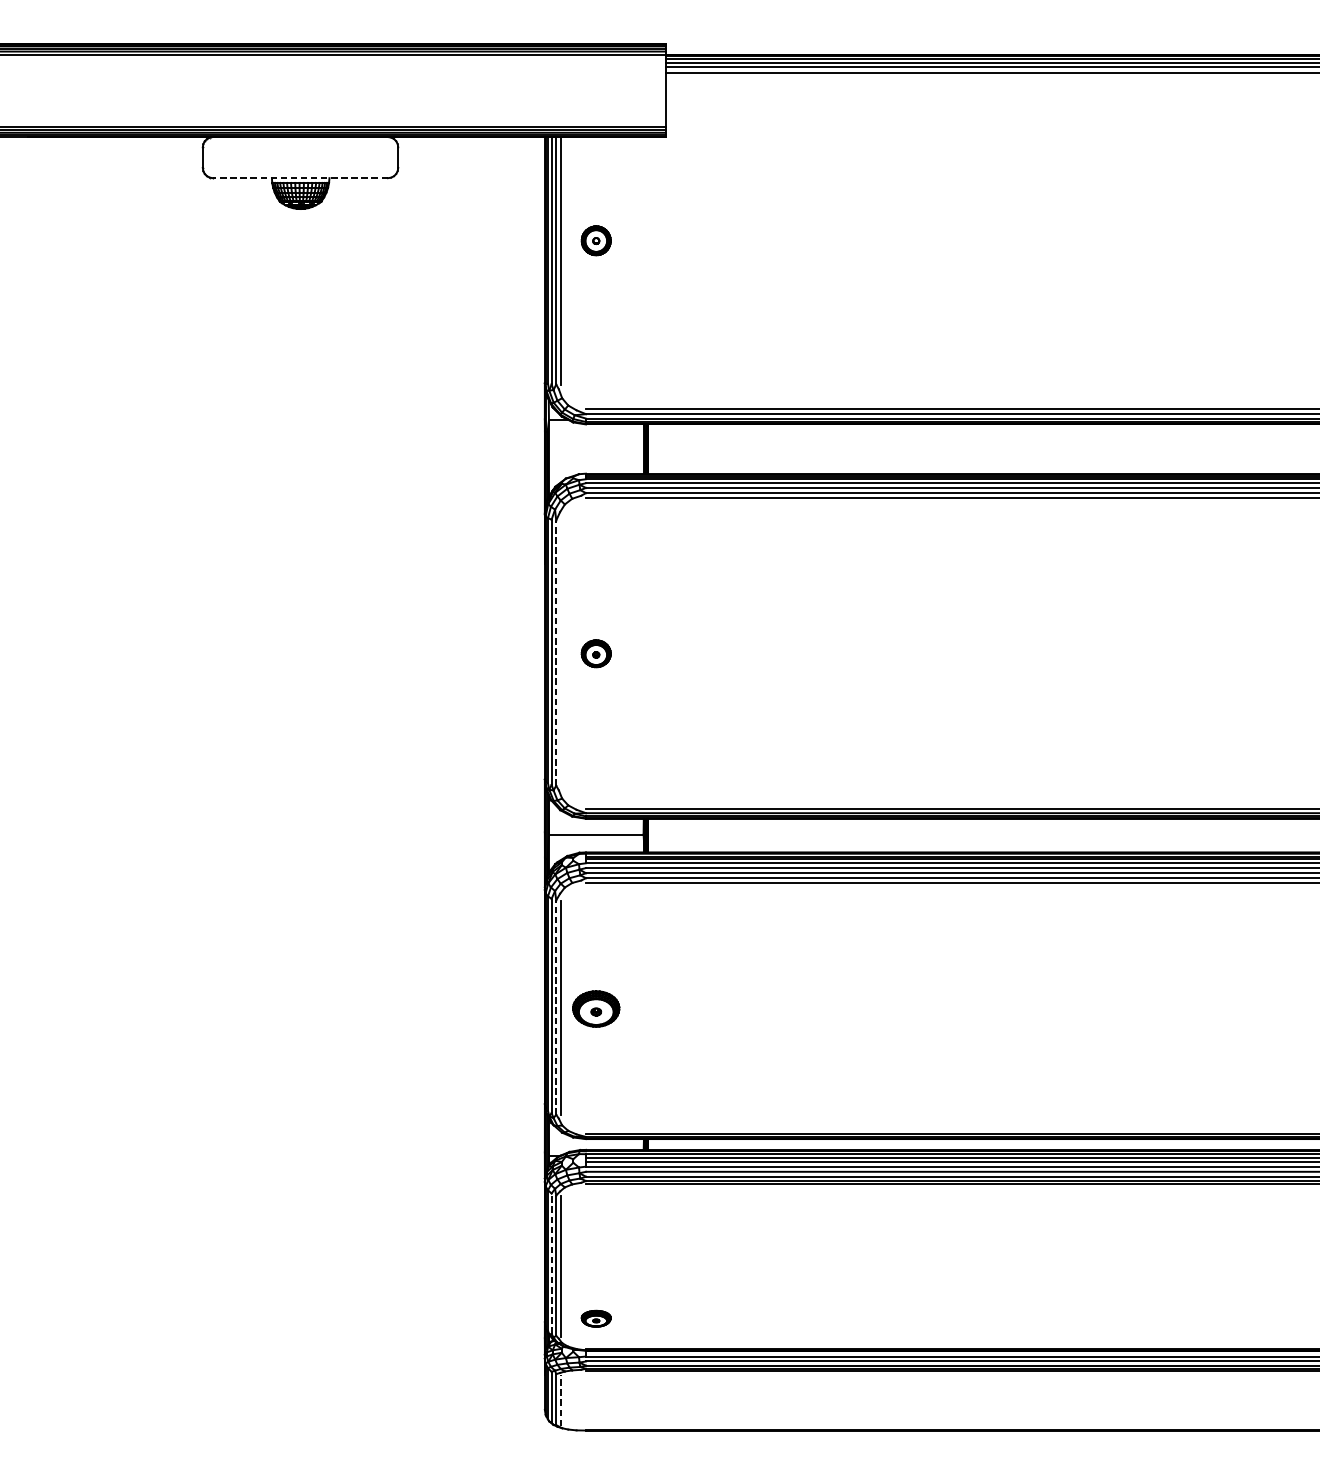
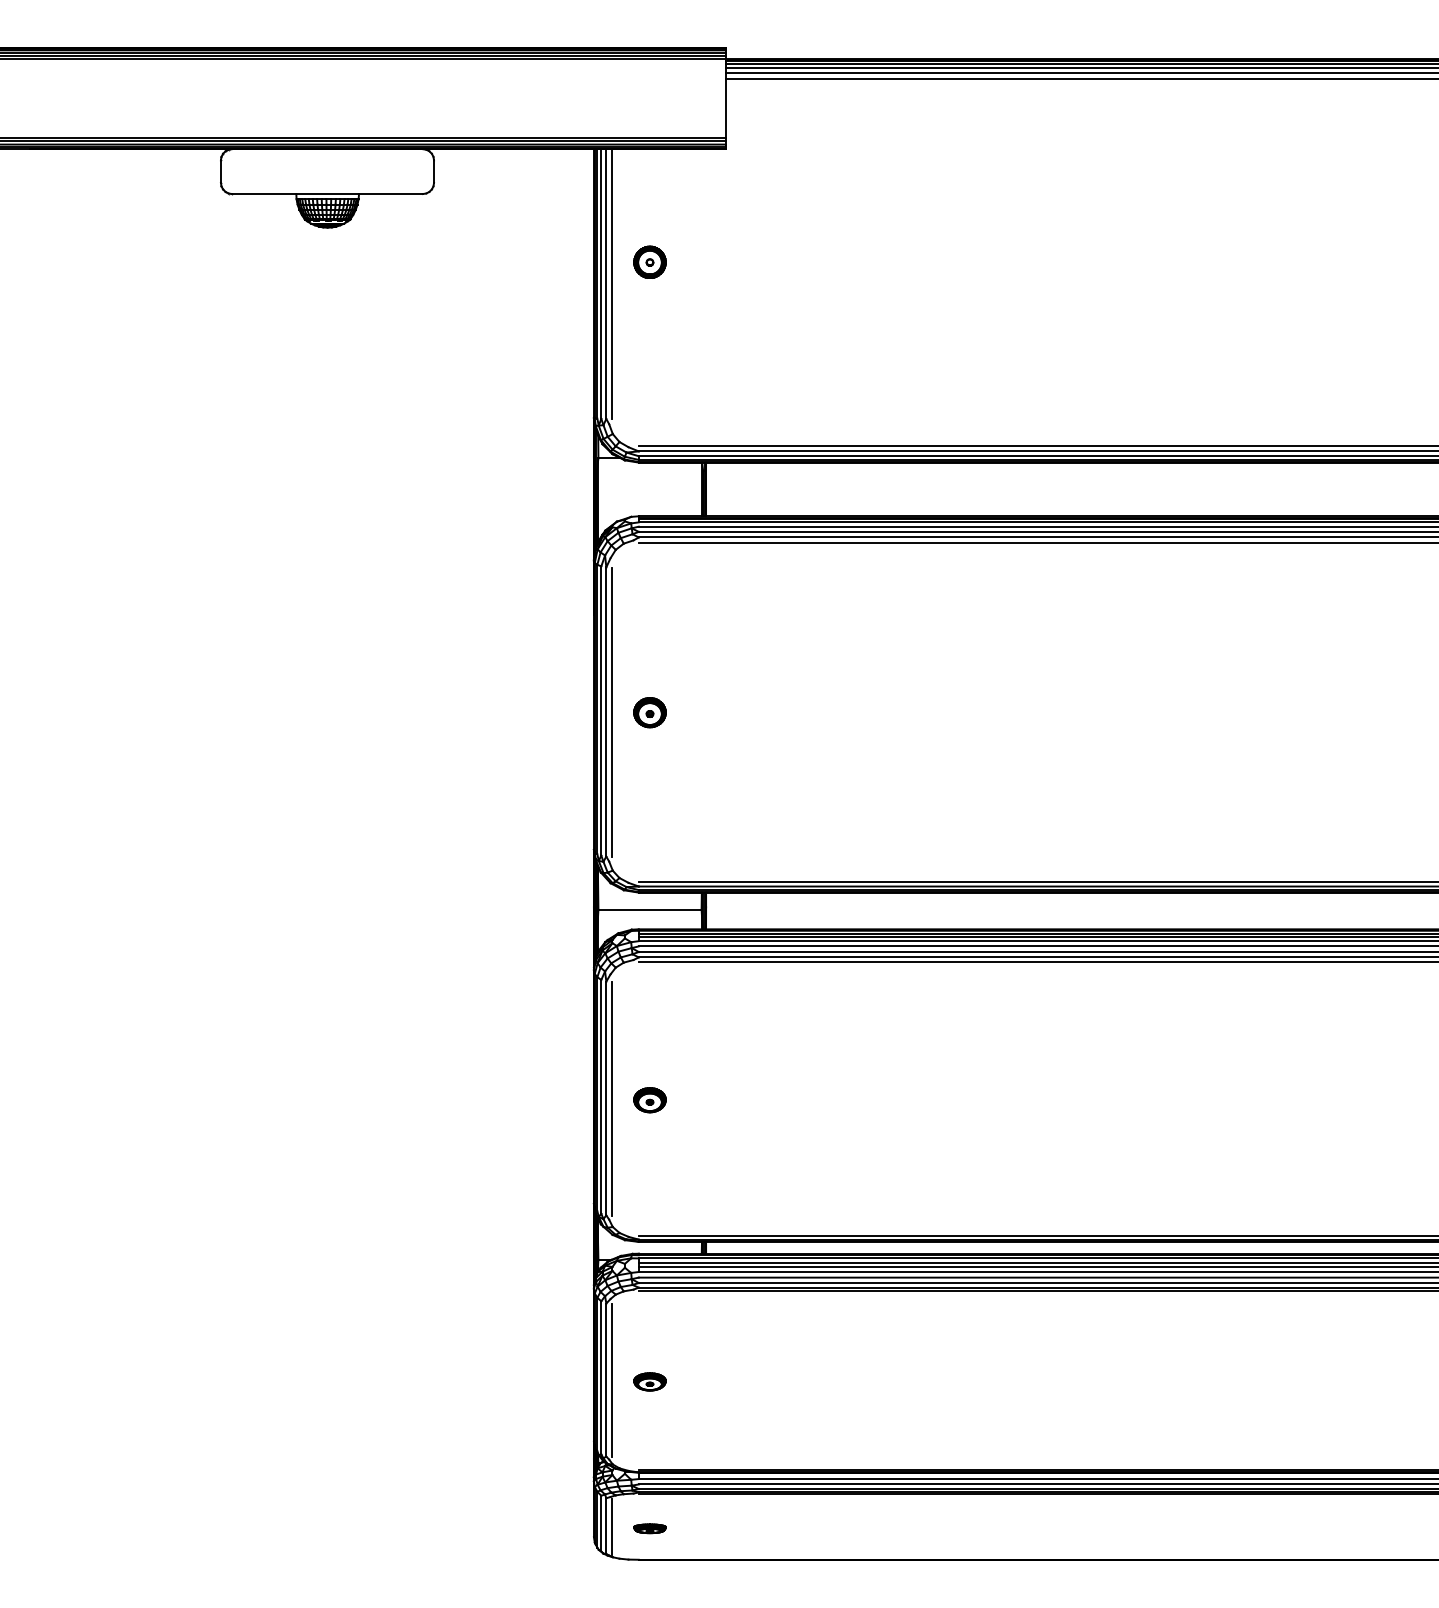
line: (299, 178) -> (326, 194), dashed -> solid
line: (560, 652) -> (611, 711), added
line: (556, 653) -> (606, 712), dashed -> solid
line: (556, 1007) -> (606, 1098), dashed -> solid
part: (595, 1009) -> (649, 1100), size x0.62
line: (551, 1263) -> (601, 1377), dashed -> solid
part: (595, 1318) -> (649, 1381), moved
line: (560, 1400) -> (611, 1526), dashed -> solid
part: (595, 1401) -> (649, 1528), added

